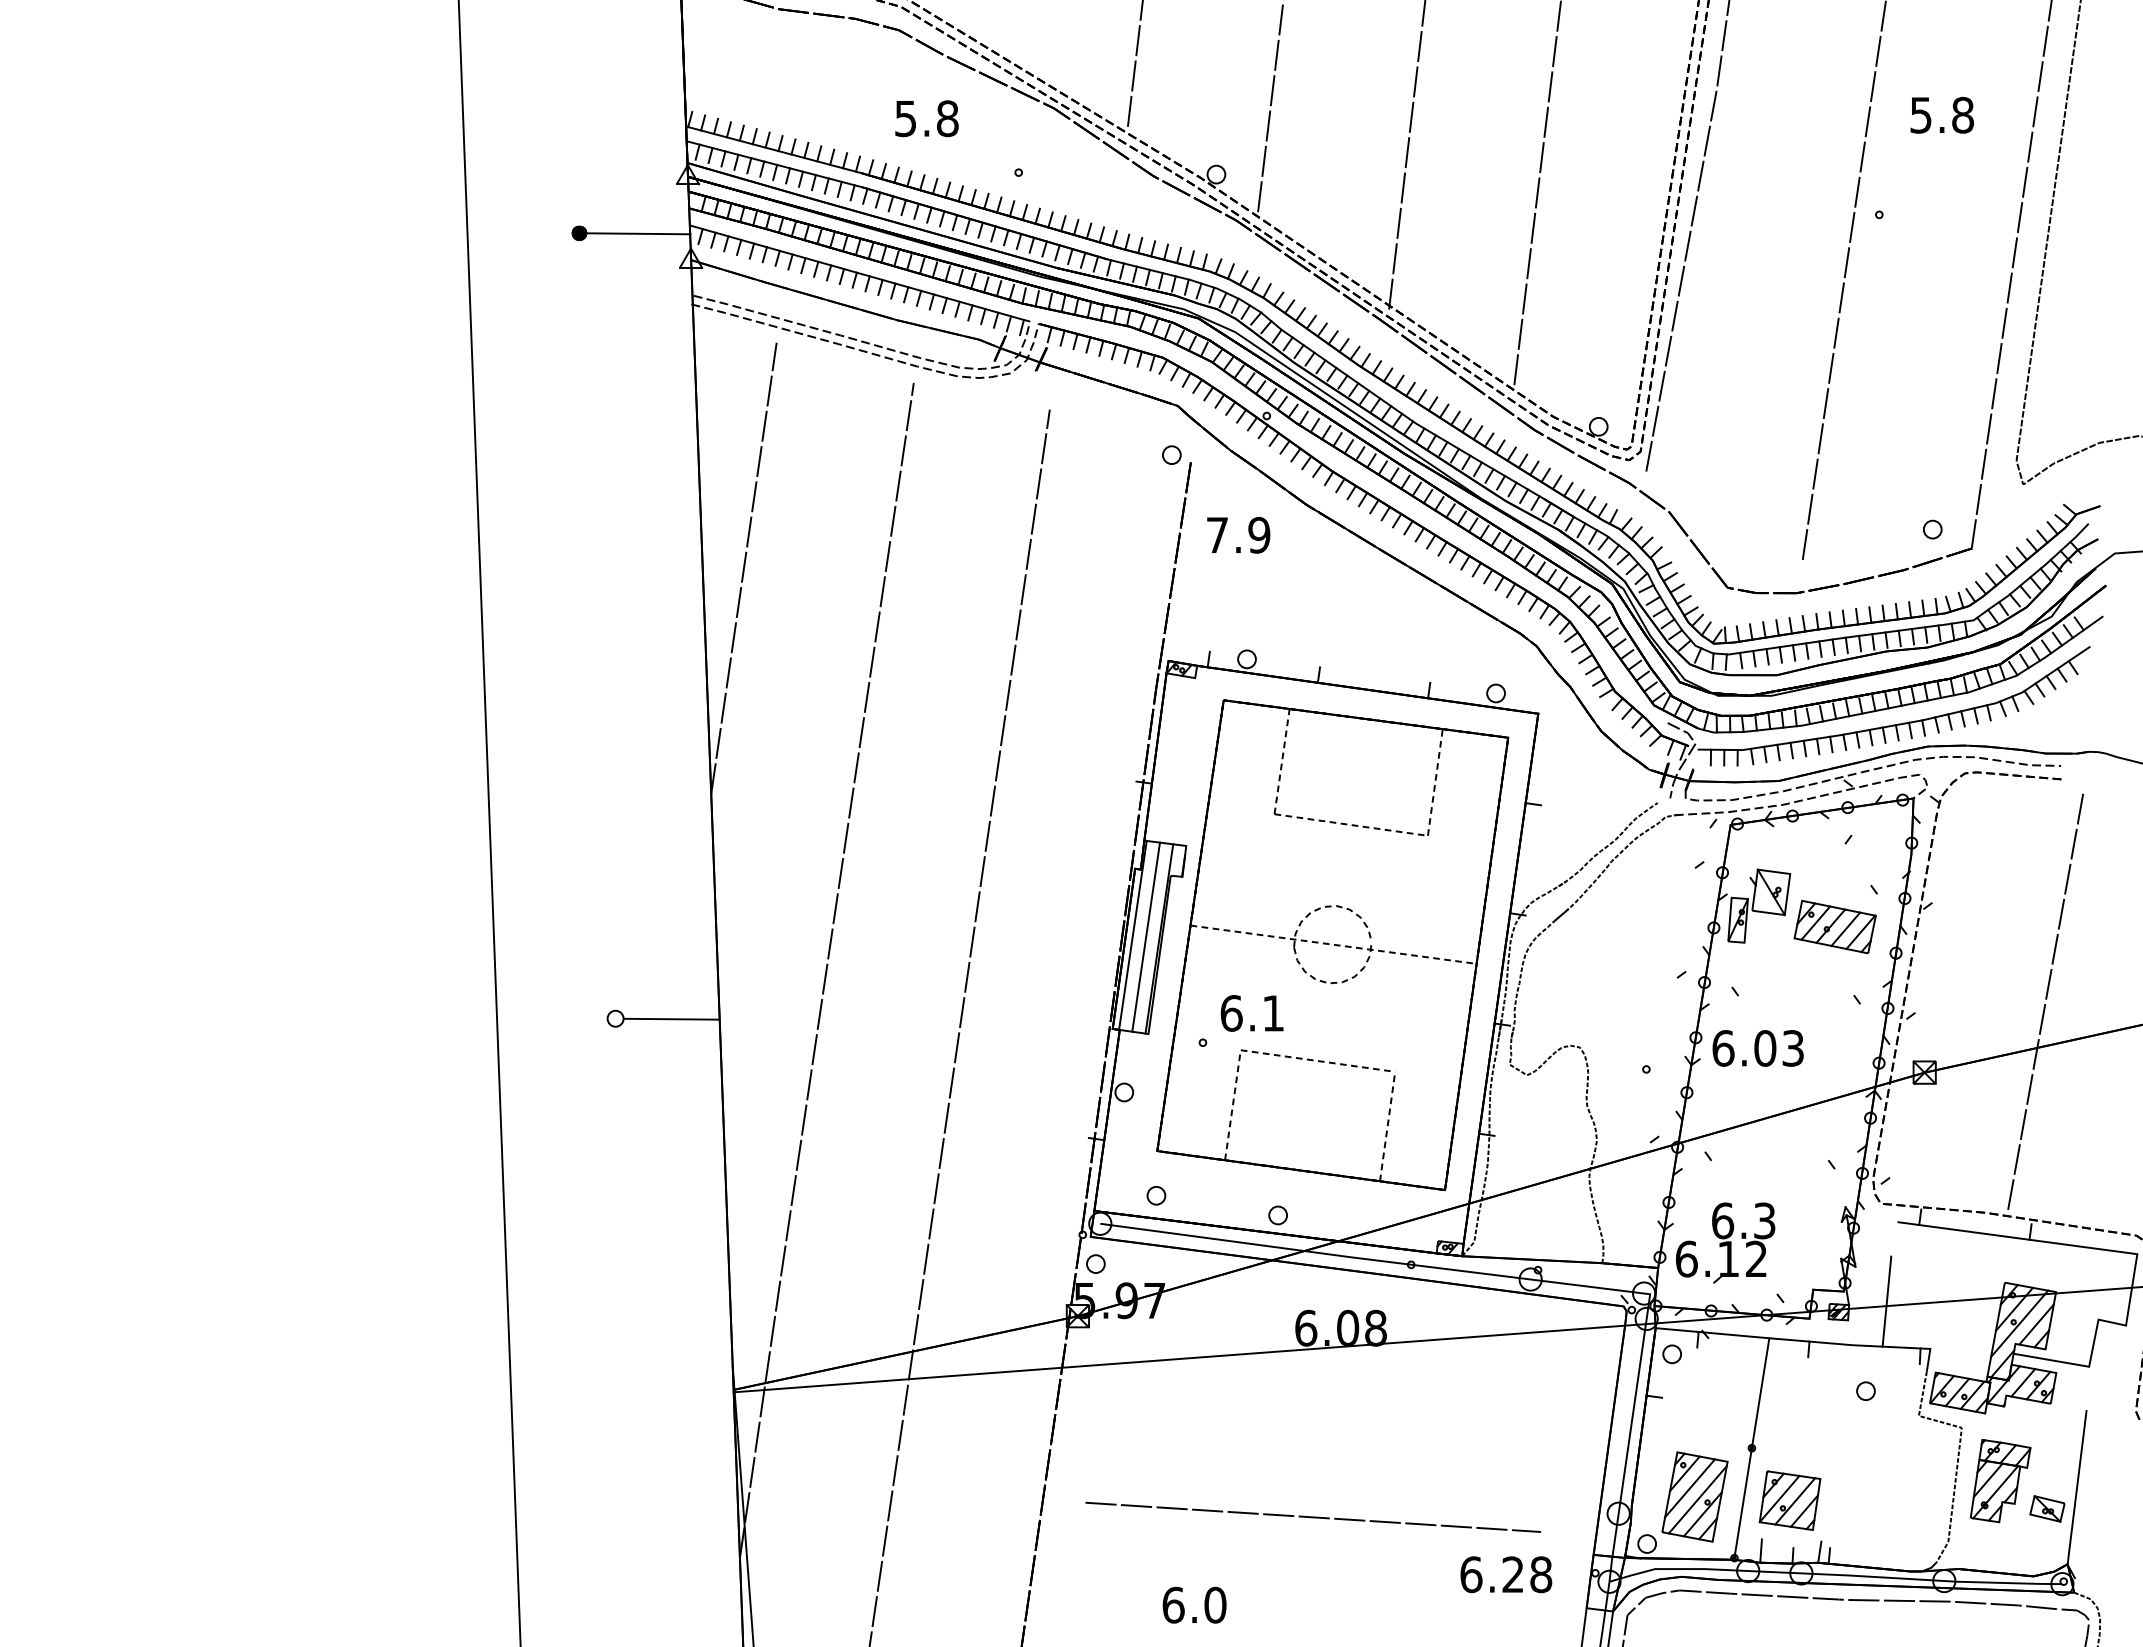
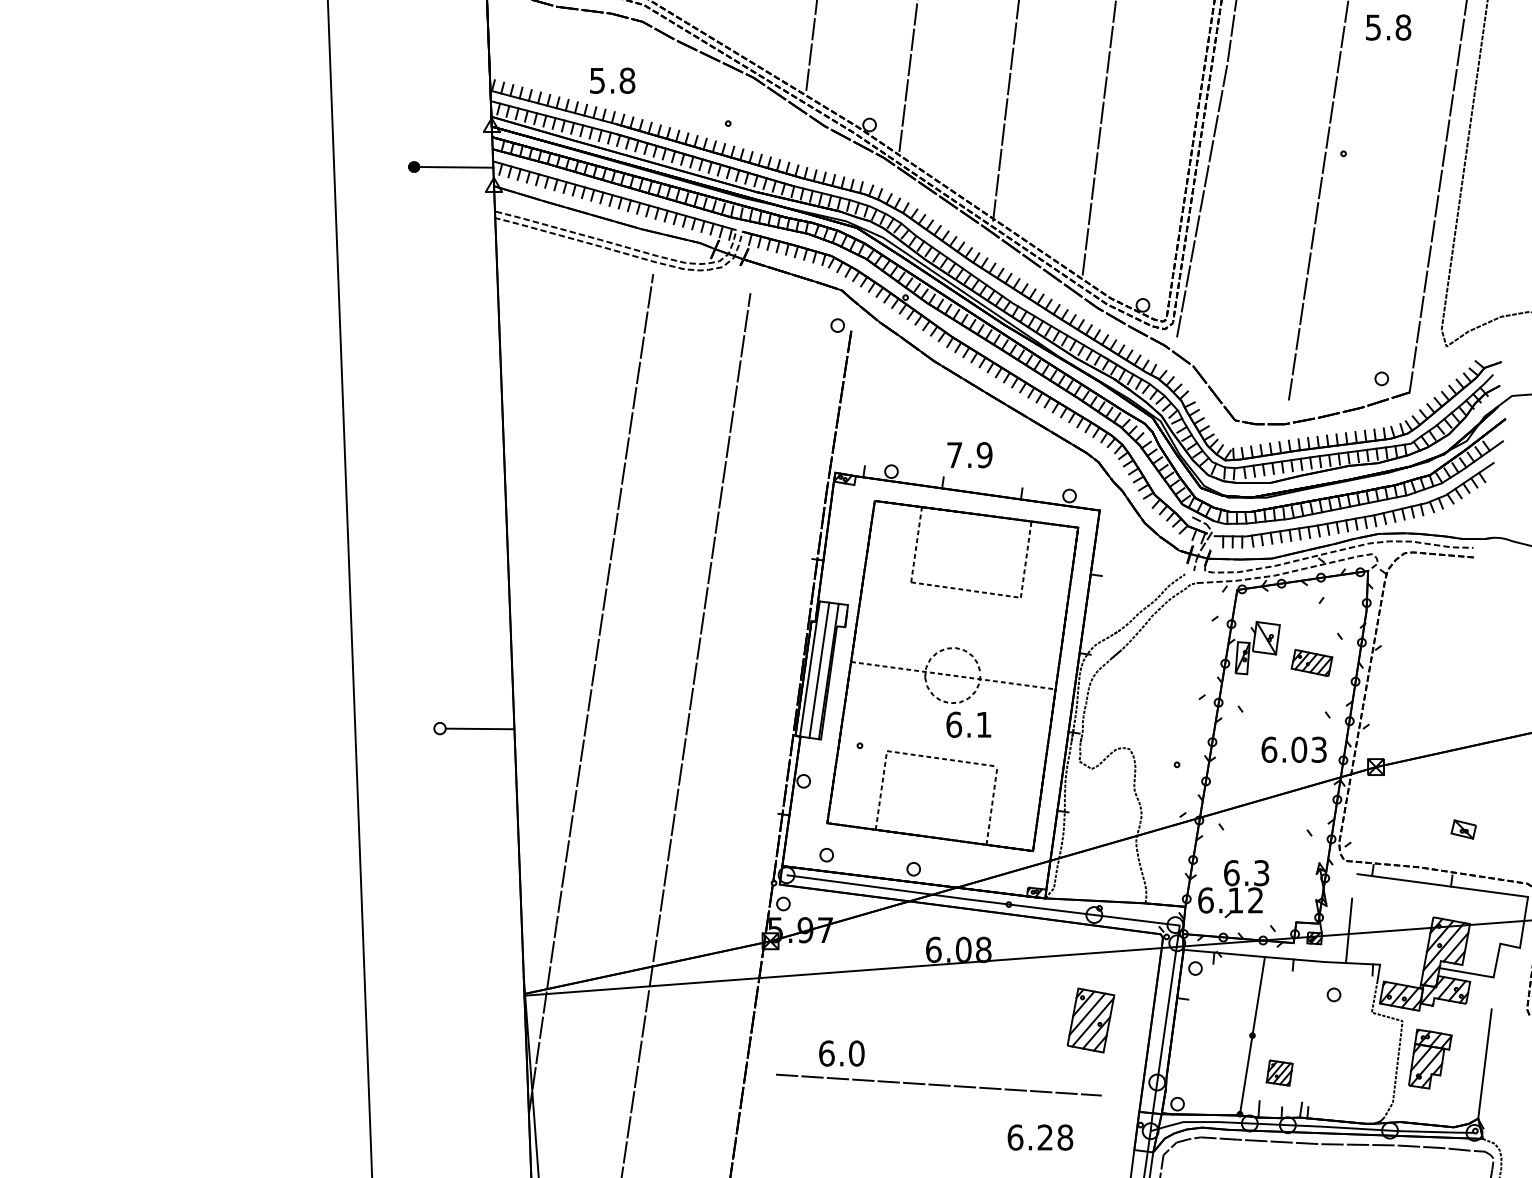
text: (1941, 115) -> (1388, 27), moved
text: (926, 118) -> (612, 80), moved
text: (1238, 535) -> (969, 455), moved
line: (743, 568) -> (531, 406), removed
part: (1834, 926) -> (1311, 662), size x0.7
line: (2045, 1001) -> (1462, 716), removed
text: (1251, 1013) -> (968, 724), moved
text: (1757, 1048) -> (1293, 749), moved
part: (1694, 1496) -> (1090, 1020), moved
part: (1789, 1500) -> (1279, 1073), size x0.6
part: (2047, 1508) -> (1463, 829), moved
text: (1506, 1574) -> (1040, 1137), moved
text: (1194, 1604) -> (841, 1053), moved

